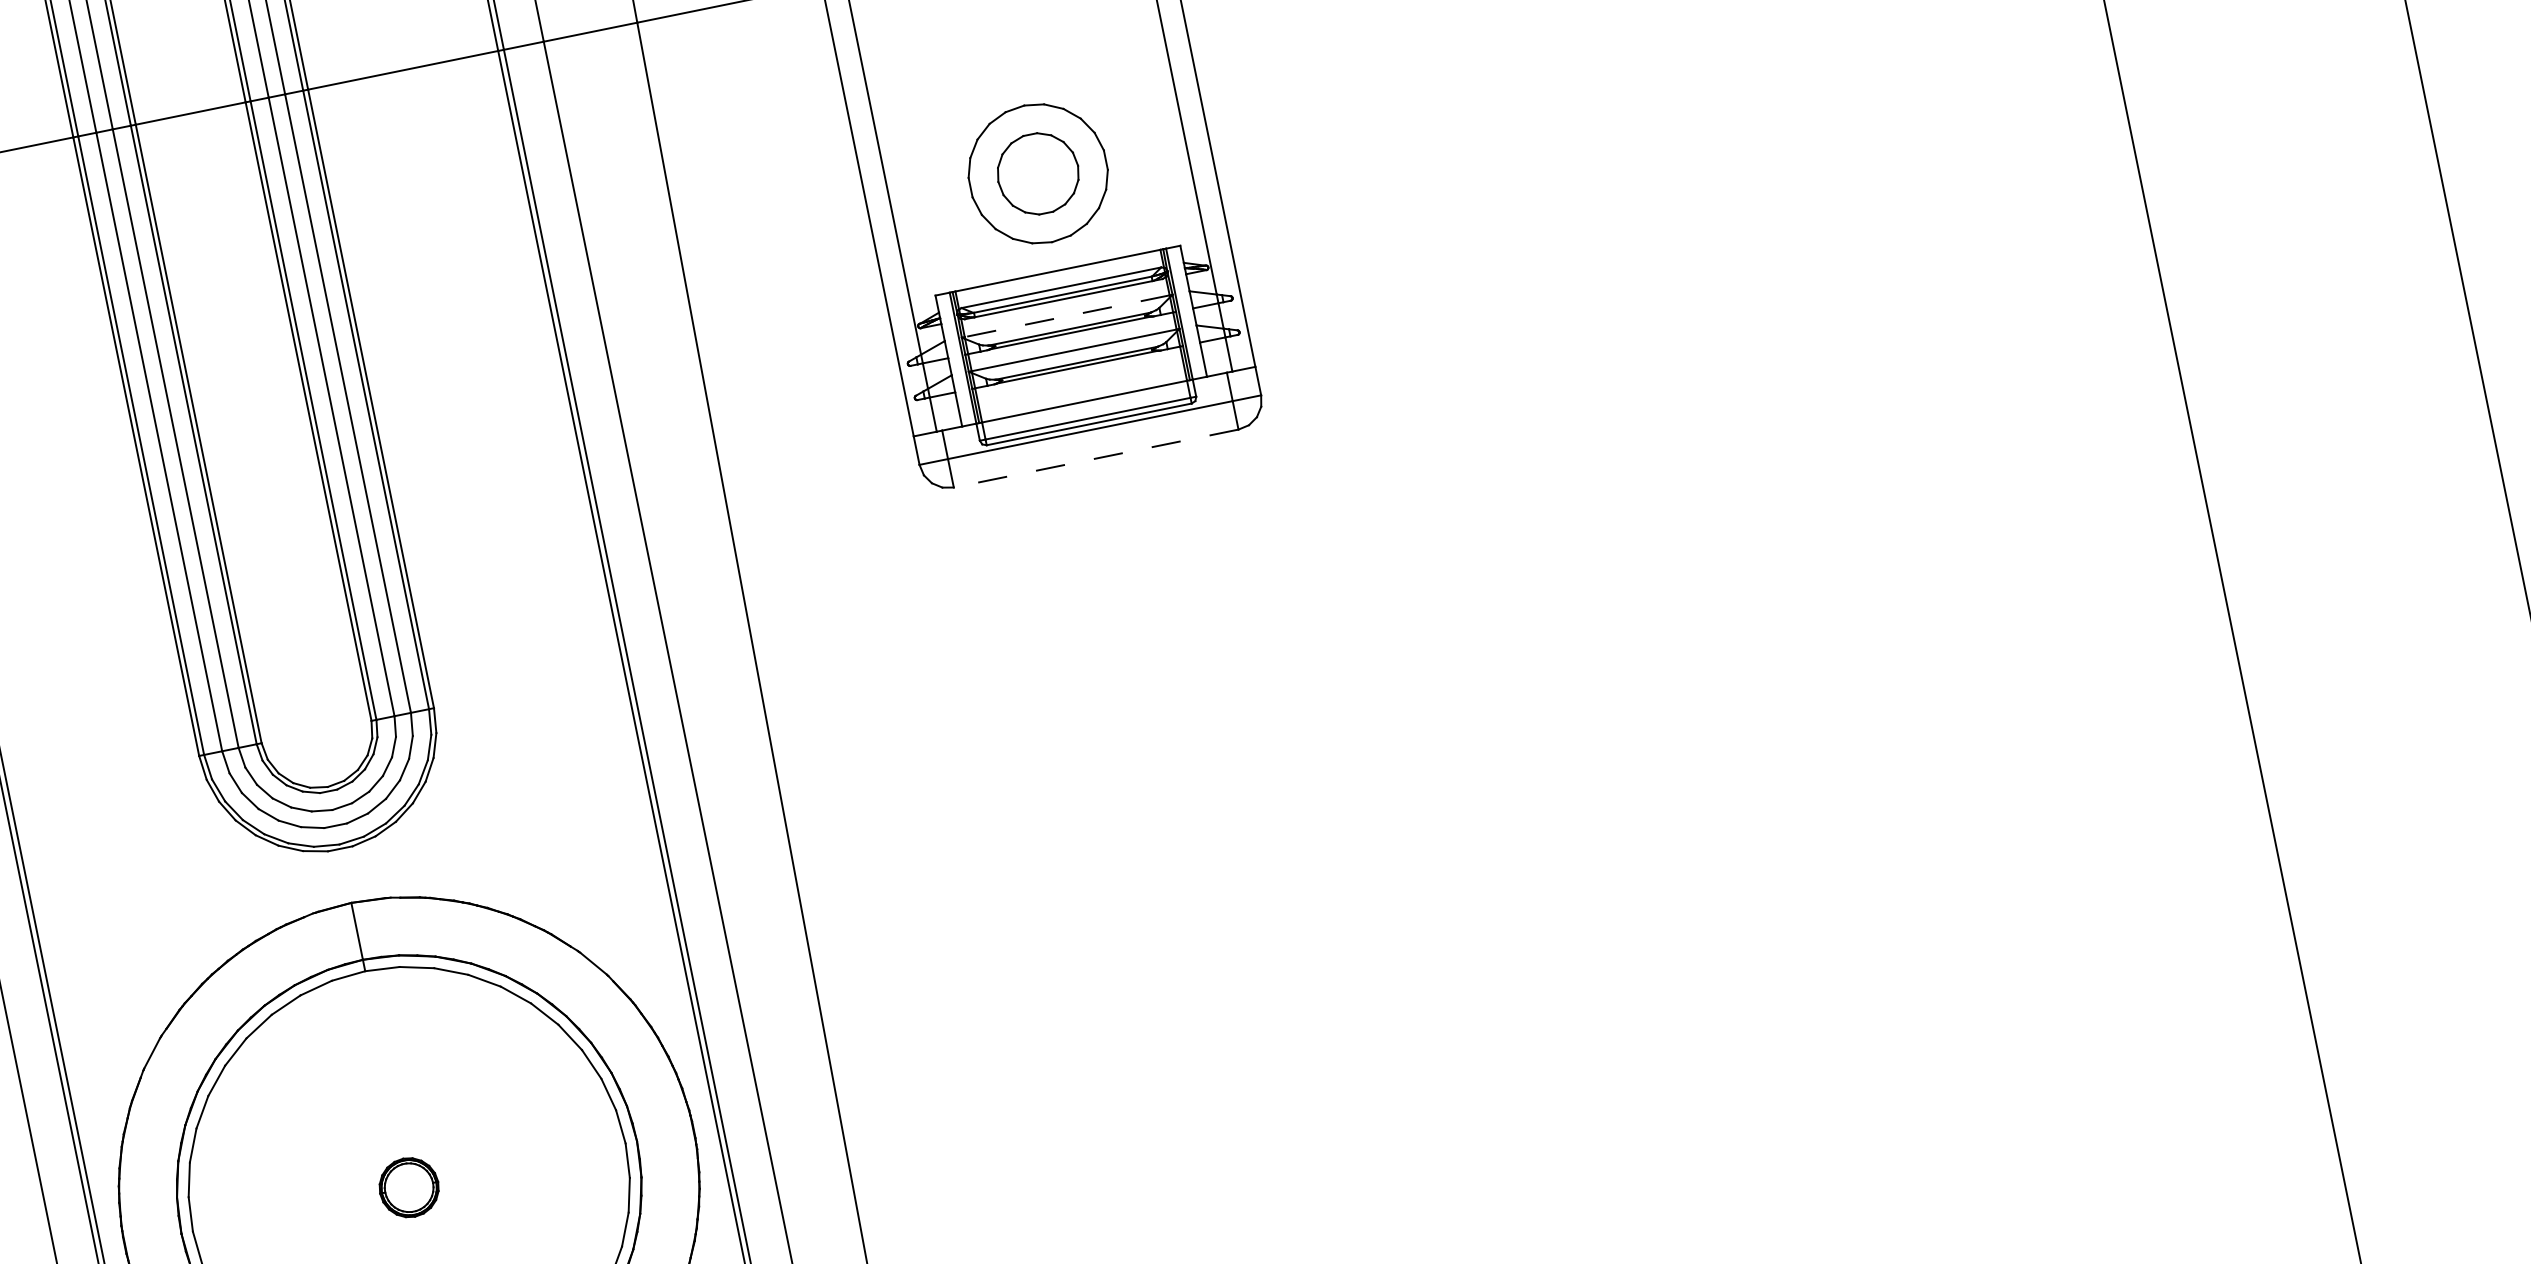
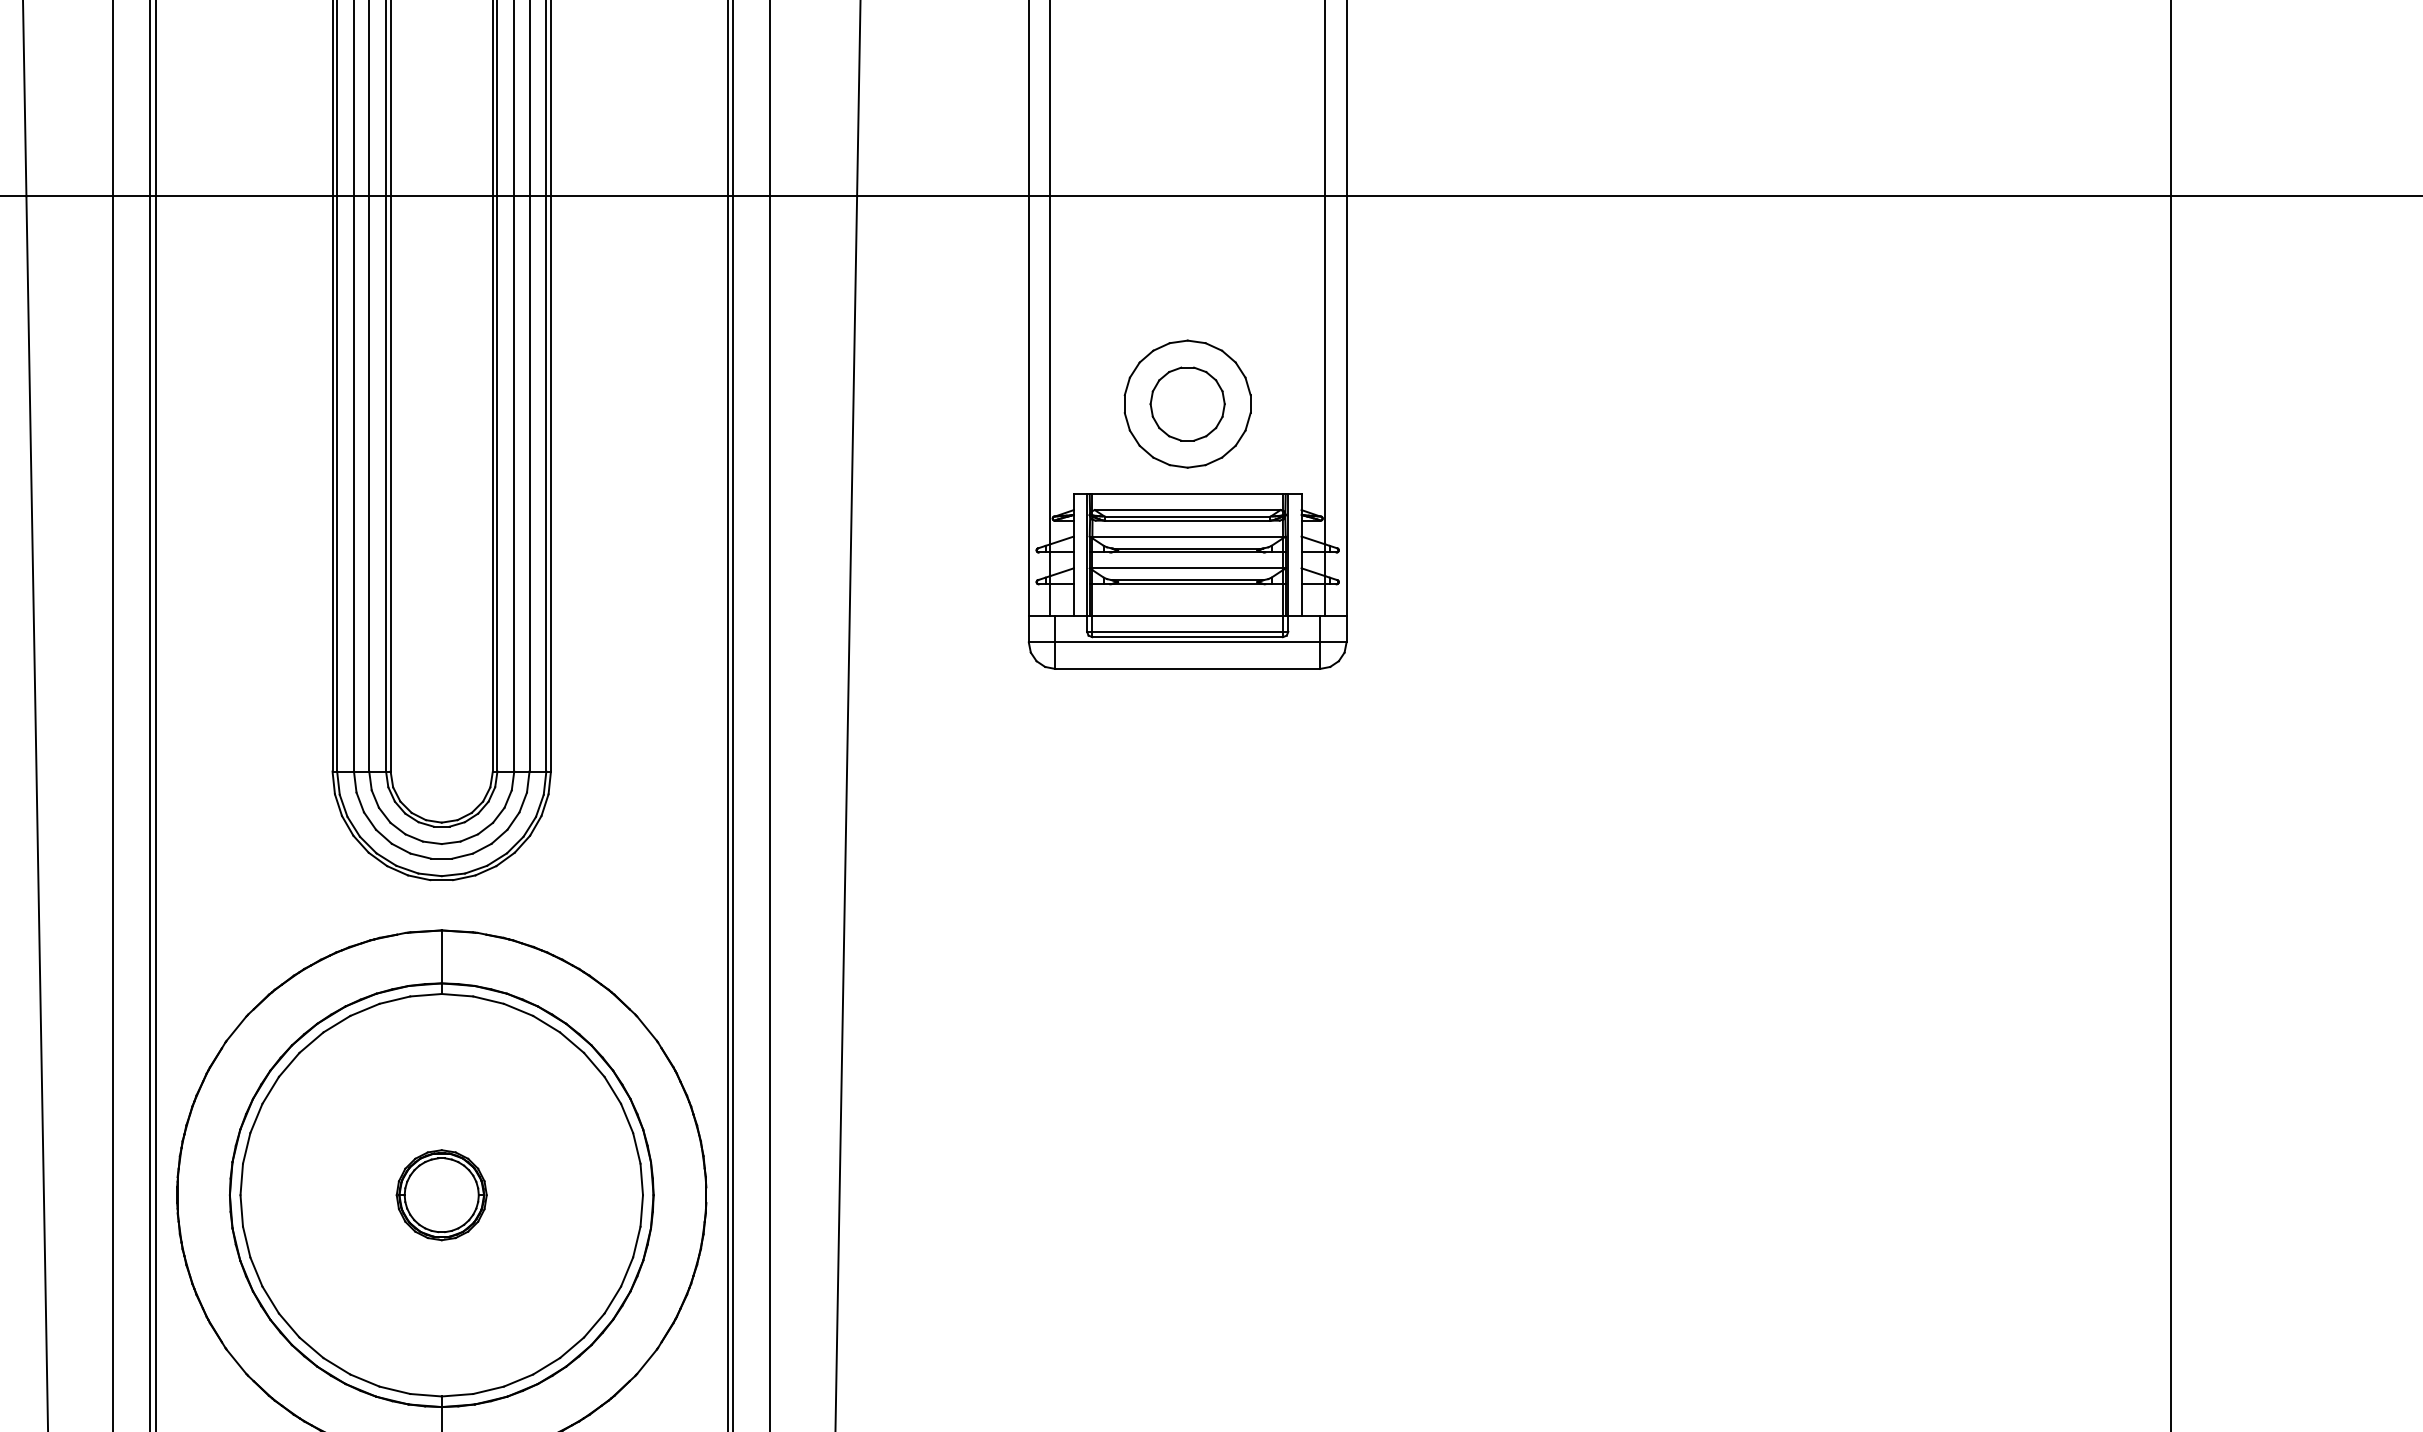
line: (1066, 316) -> (1187, 536), dashed -> solid
line: (1095, 458) -> (1187, 668), dashed -> solid
part: (409, 1187) -> (441, 1195), size x1.67

